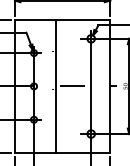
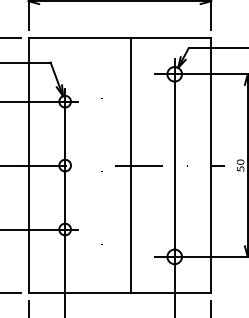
line: (56, 86) -> (131, 165), moved

